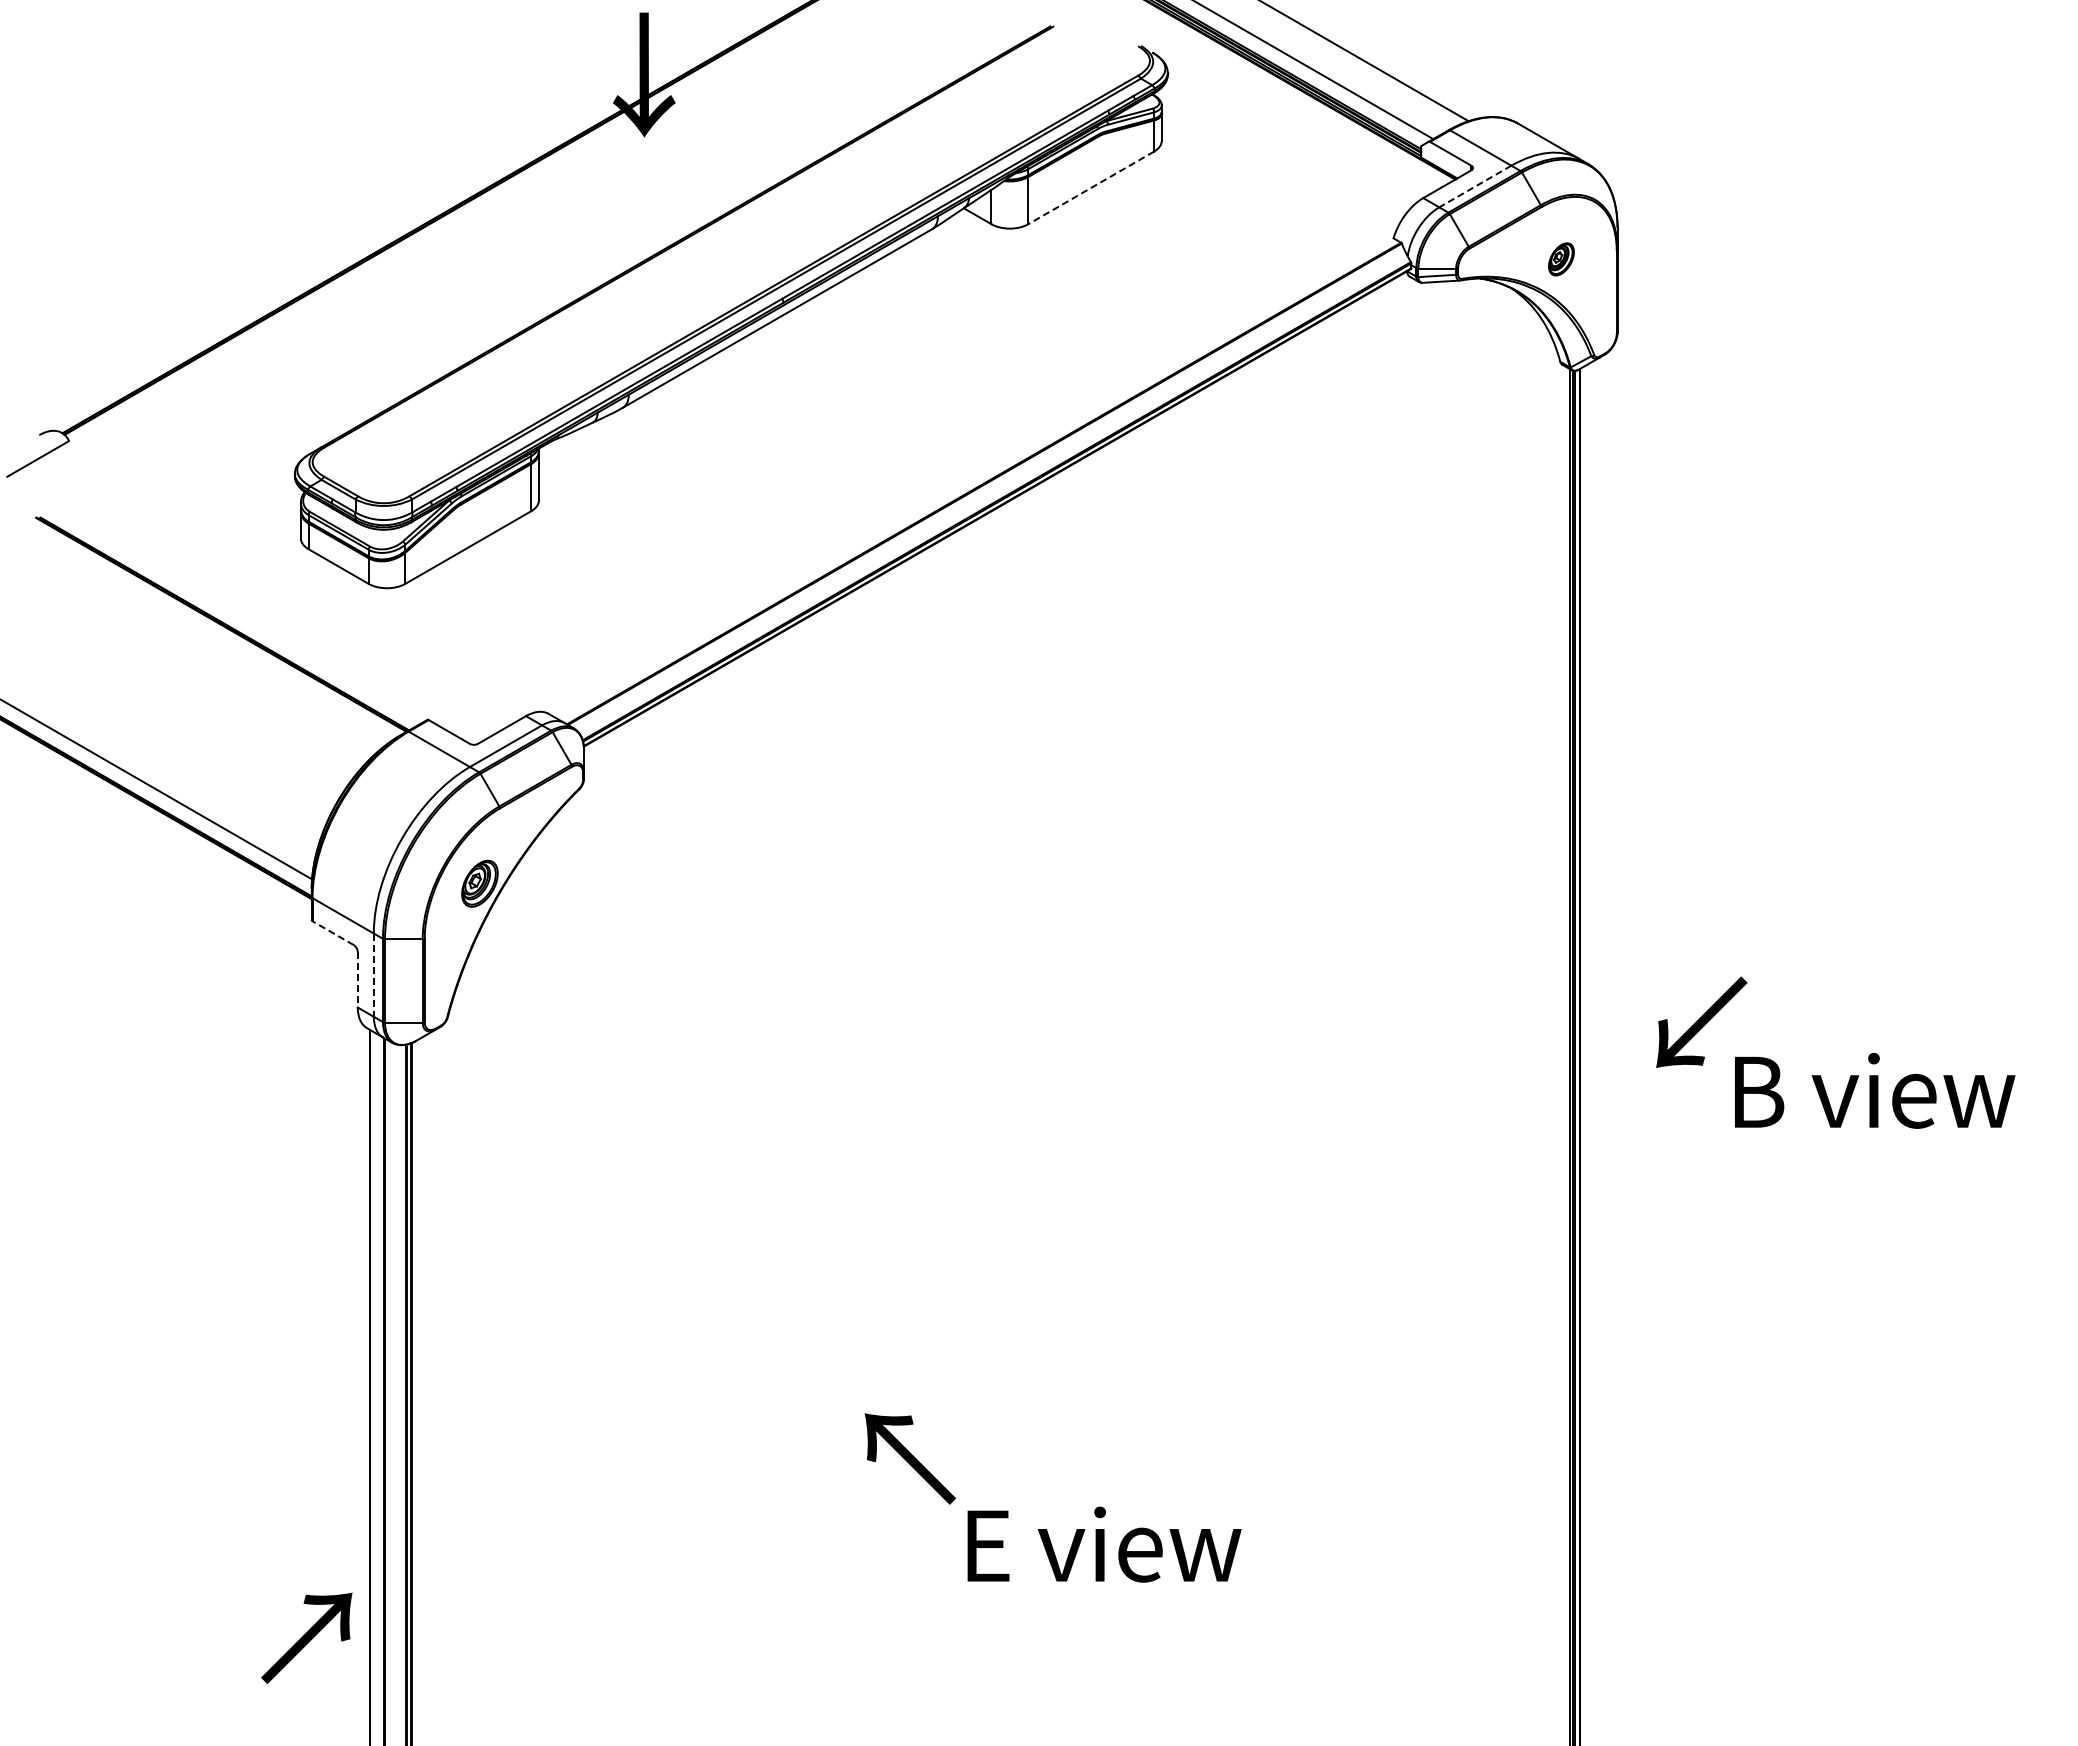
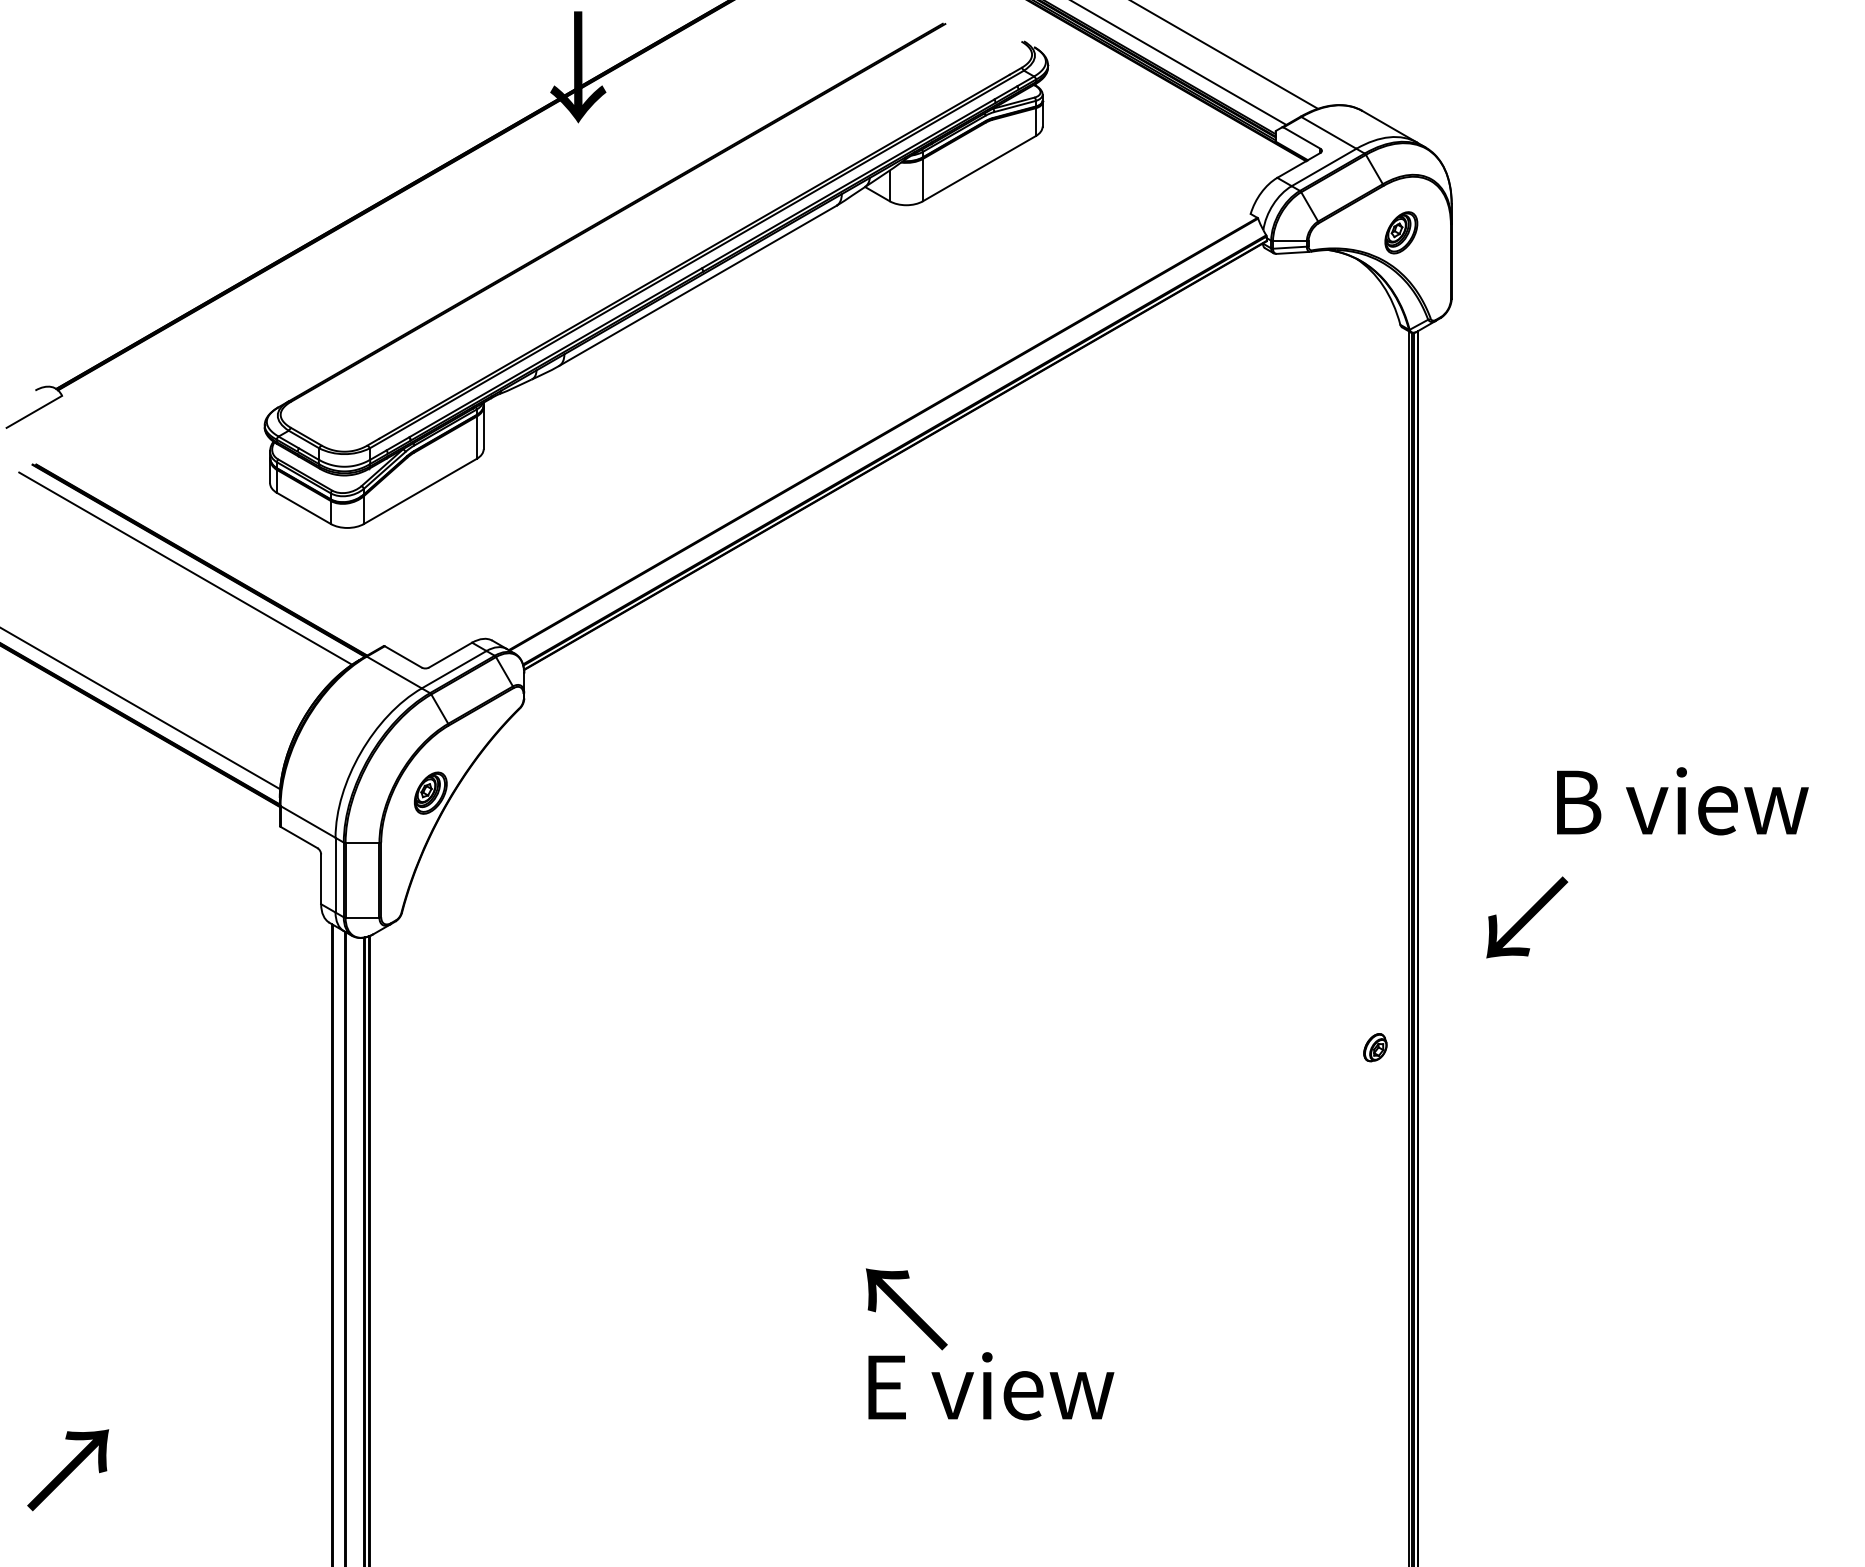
line: (1475, 186) -> (1324, 167), dashed -> solid
line: (1091, 187) -> (979, 168), dashed -> solid
part: (1561, 259) -> (1401, 232), size x1.43
line: (206, 633) -> (185, 568), added
line: (333, 933) -> (299, 837), dashed -> solid
line: (373, 975) -> (335, 875), dashed -> solid
line: (357, 979) -> (320, 879), dashed -> solid
text: (1875, 1090) -> (1683, 800), moved
part: (1532, 1167) -> (1375, 1047), added
text: (909, 1458) -> (906, 1308), moved
text: (306, 1637) -> (67, 1469), moved

